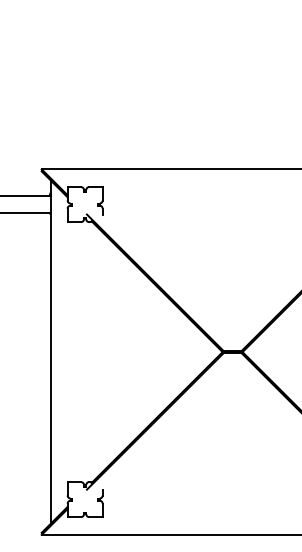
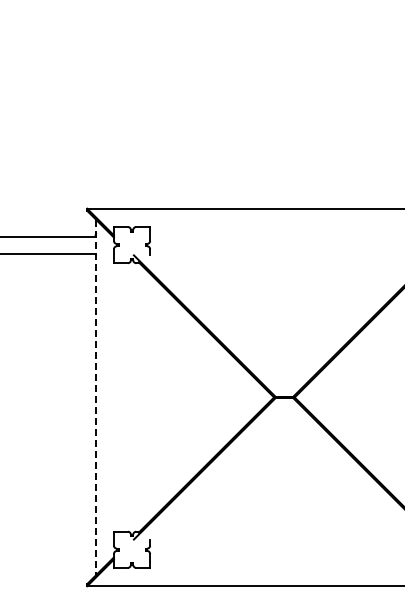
line: (50, 352) -> (96, 397), solid -> dashed

